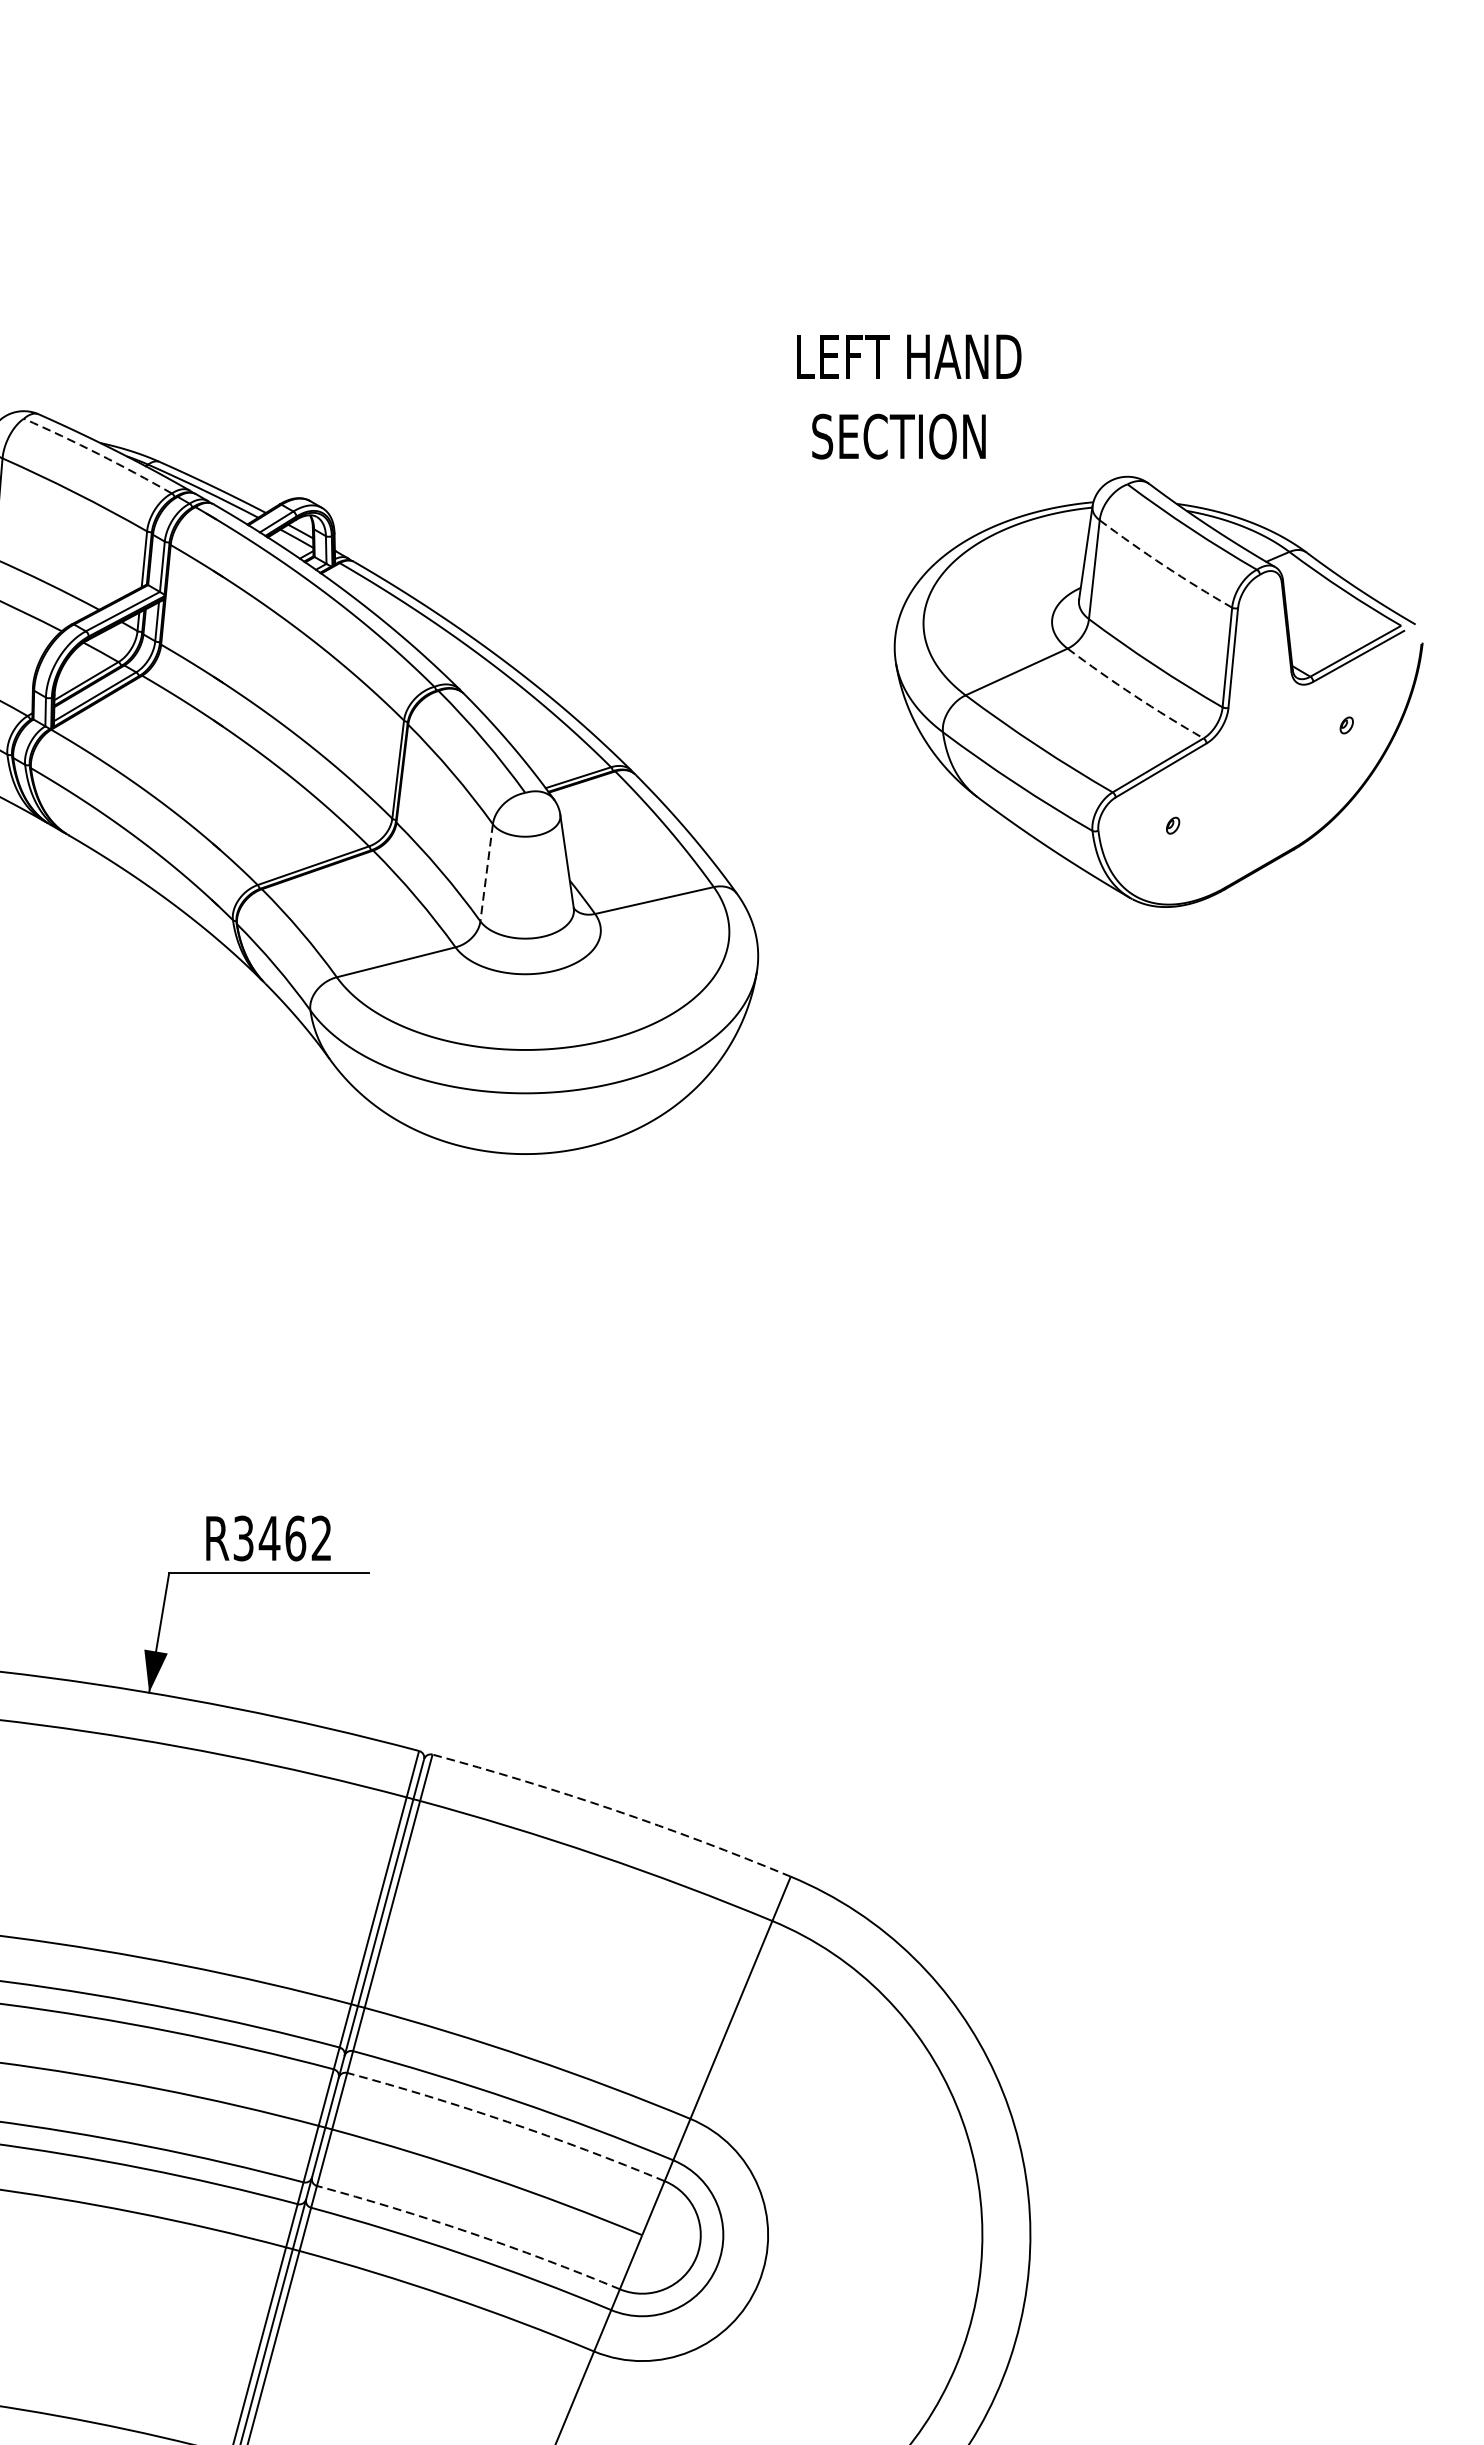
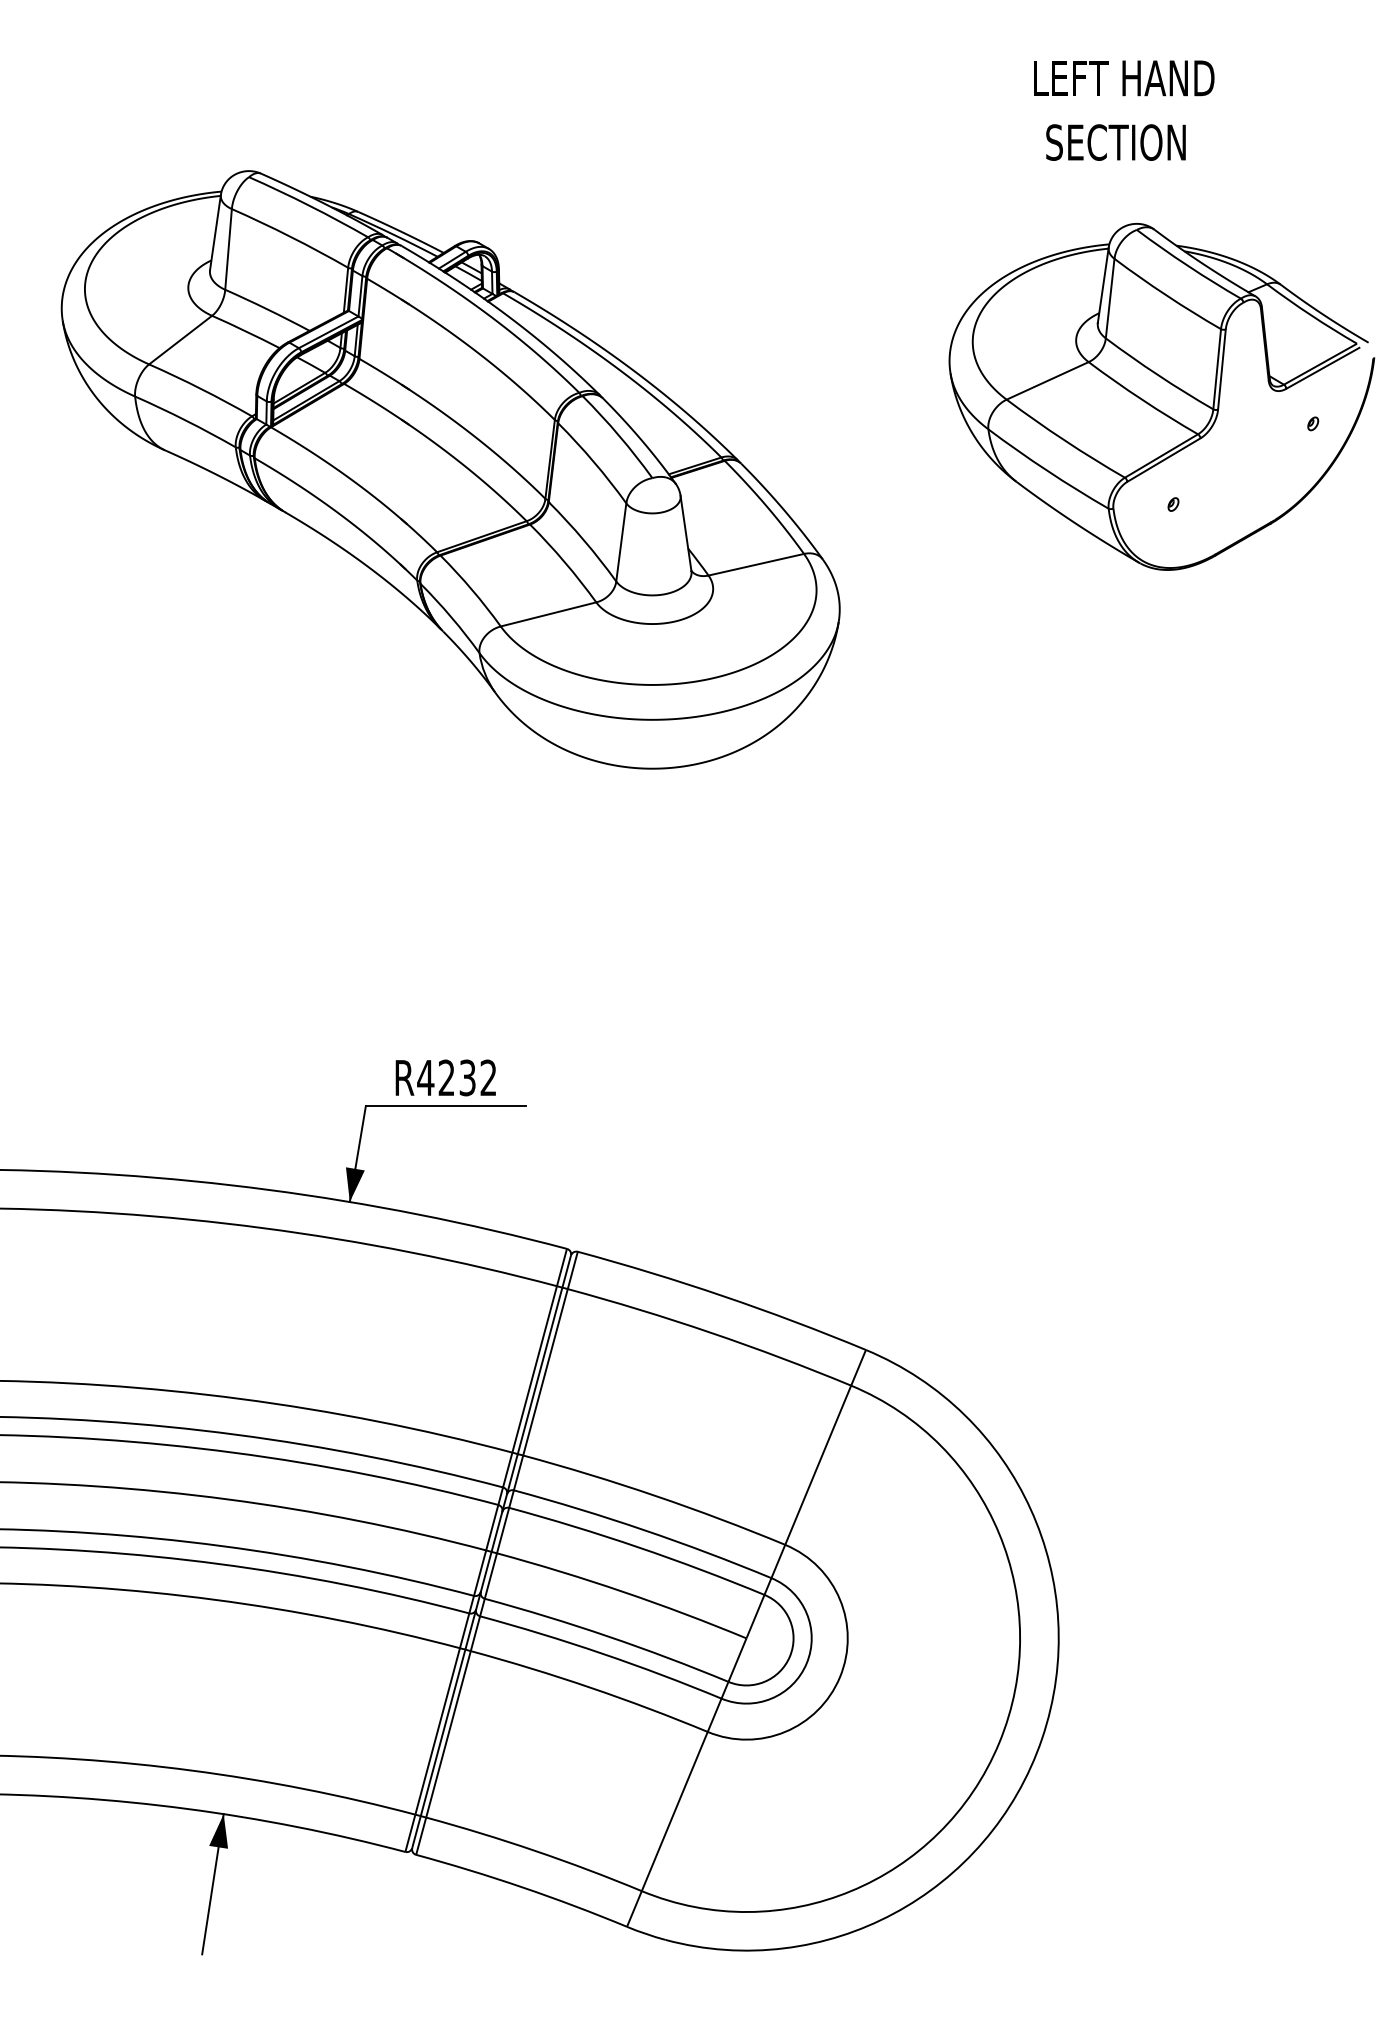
text: (909, 396) -> (1124, 110), moved
arc: (99, 453) -> (309, 205), dashed -> solid
arc: (1164, 565) -> (1166, 295), dashed -> solid
arc: (1134, 695) -> (1142, 399), dashed -> solid
line: (486, 872) -> (621, 542), dashed -> solid
text: (269, 1537) -> (446, 1077), R3462 -> R4232
arc: (613, 1810) -> (723, 1296), dashed -> solid
arc: (508, 2122) -> (638, 1547), dashed -> solid
arc: (469, 2232) -> (607, 1636), dashed -> solid

